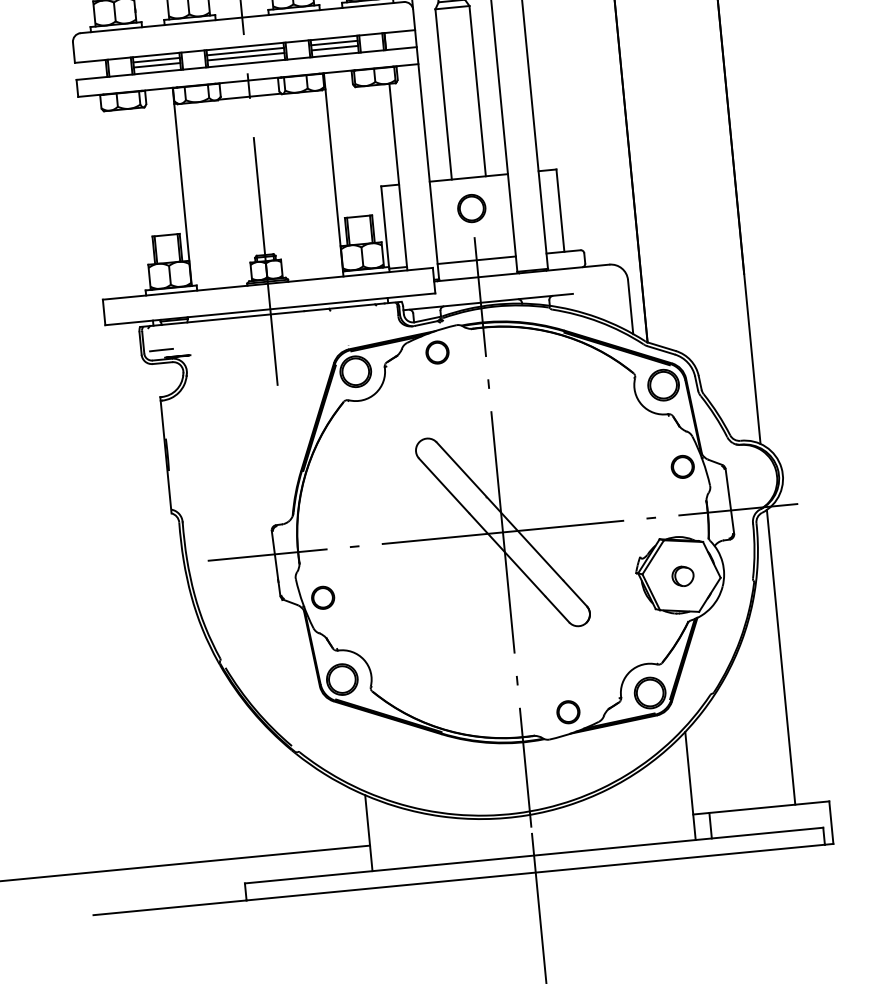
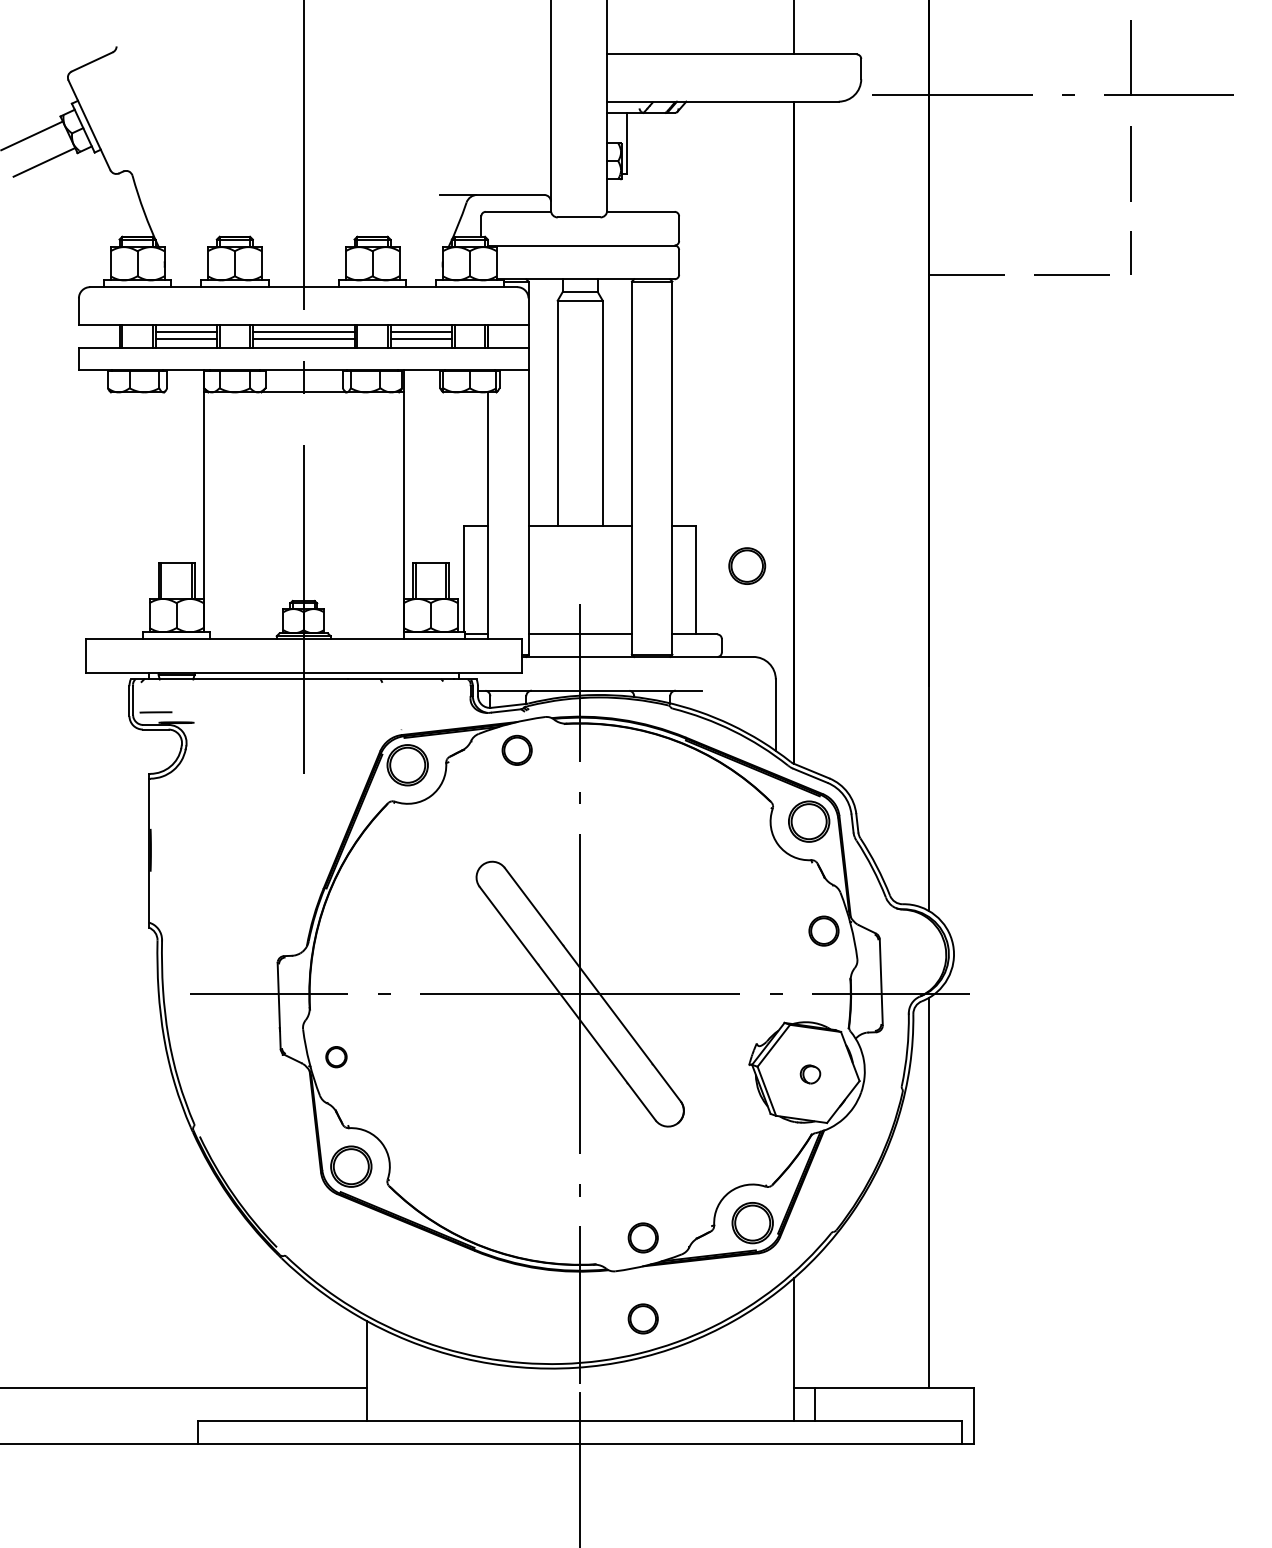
part: (471, 208) -> (747, 565), moved
part: (683, 576) -> (810, 1074), size x0.7
part: (323, 597) -> (336, 1056), size x0.7
part: (573, 773) -> (642, 1318), added

